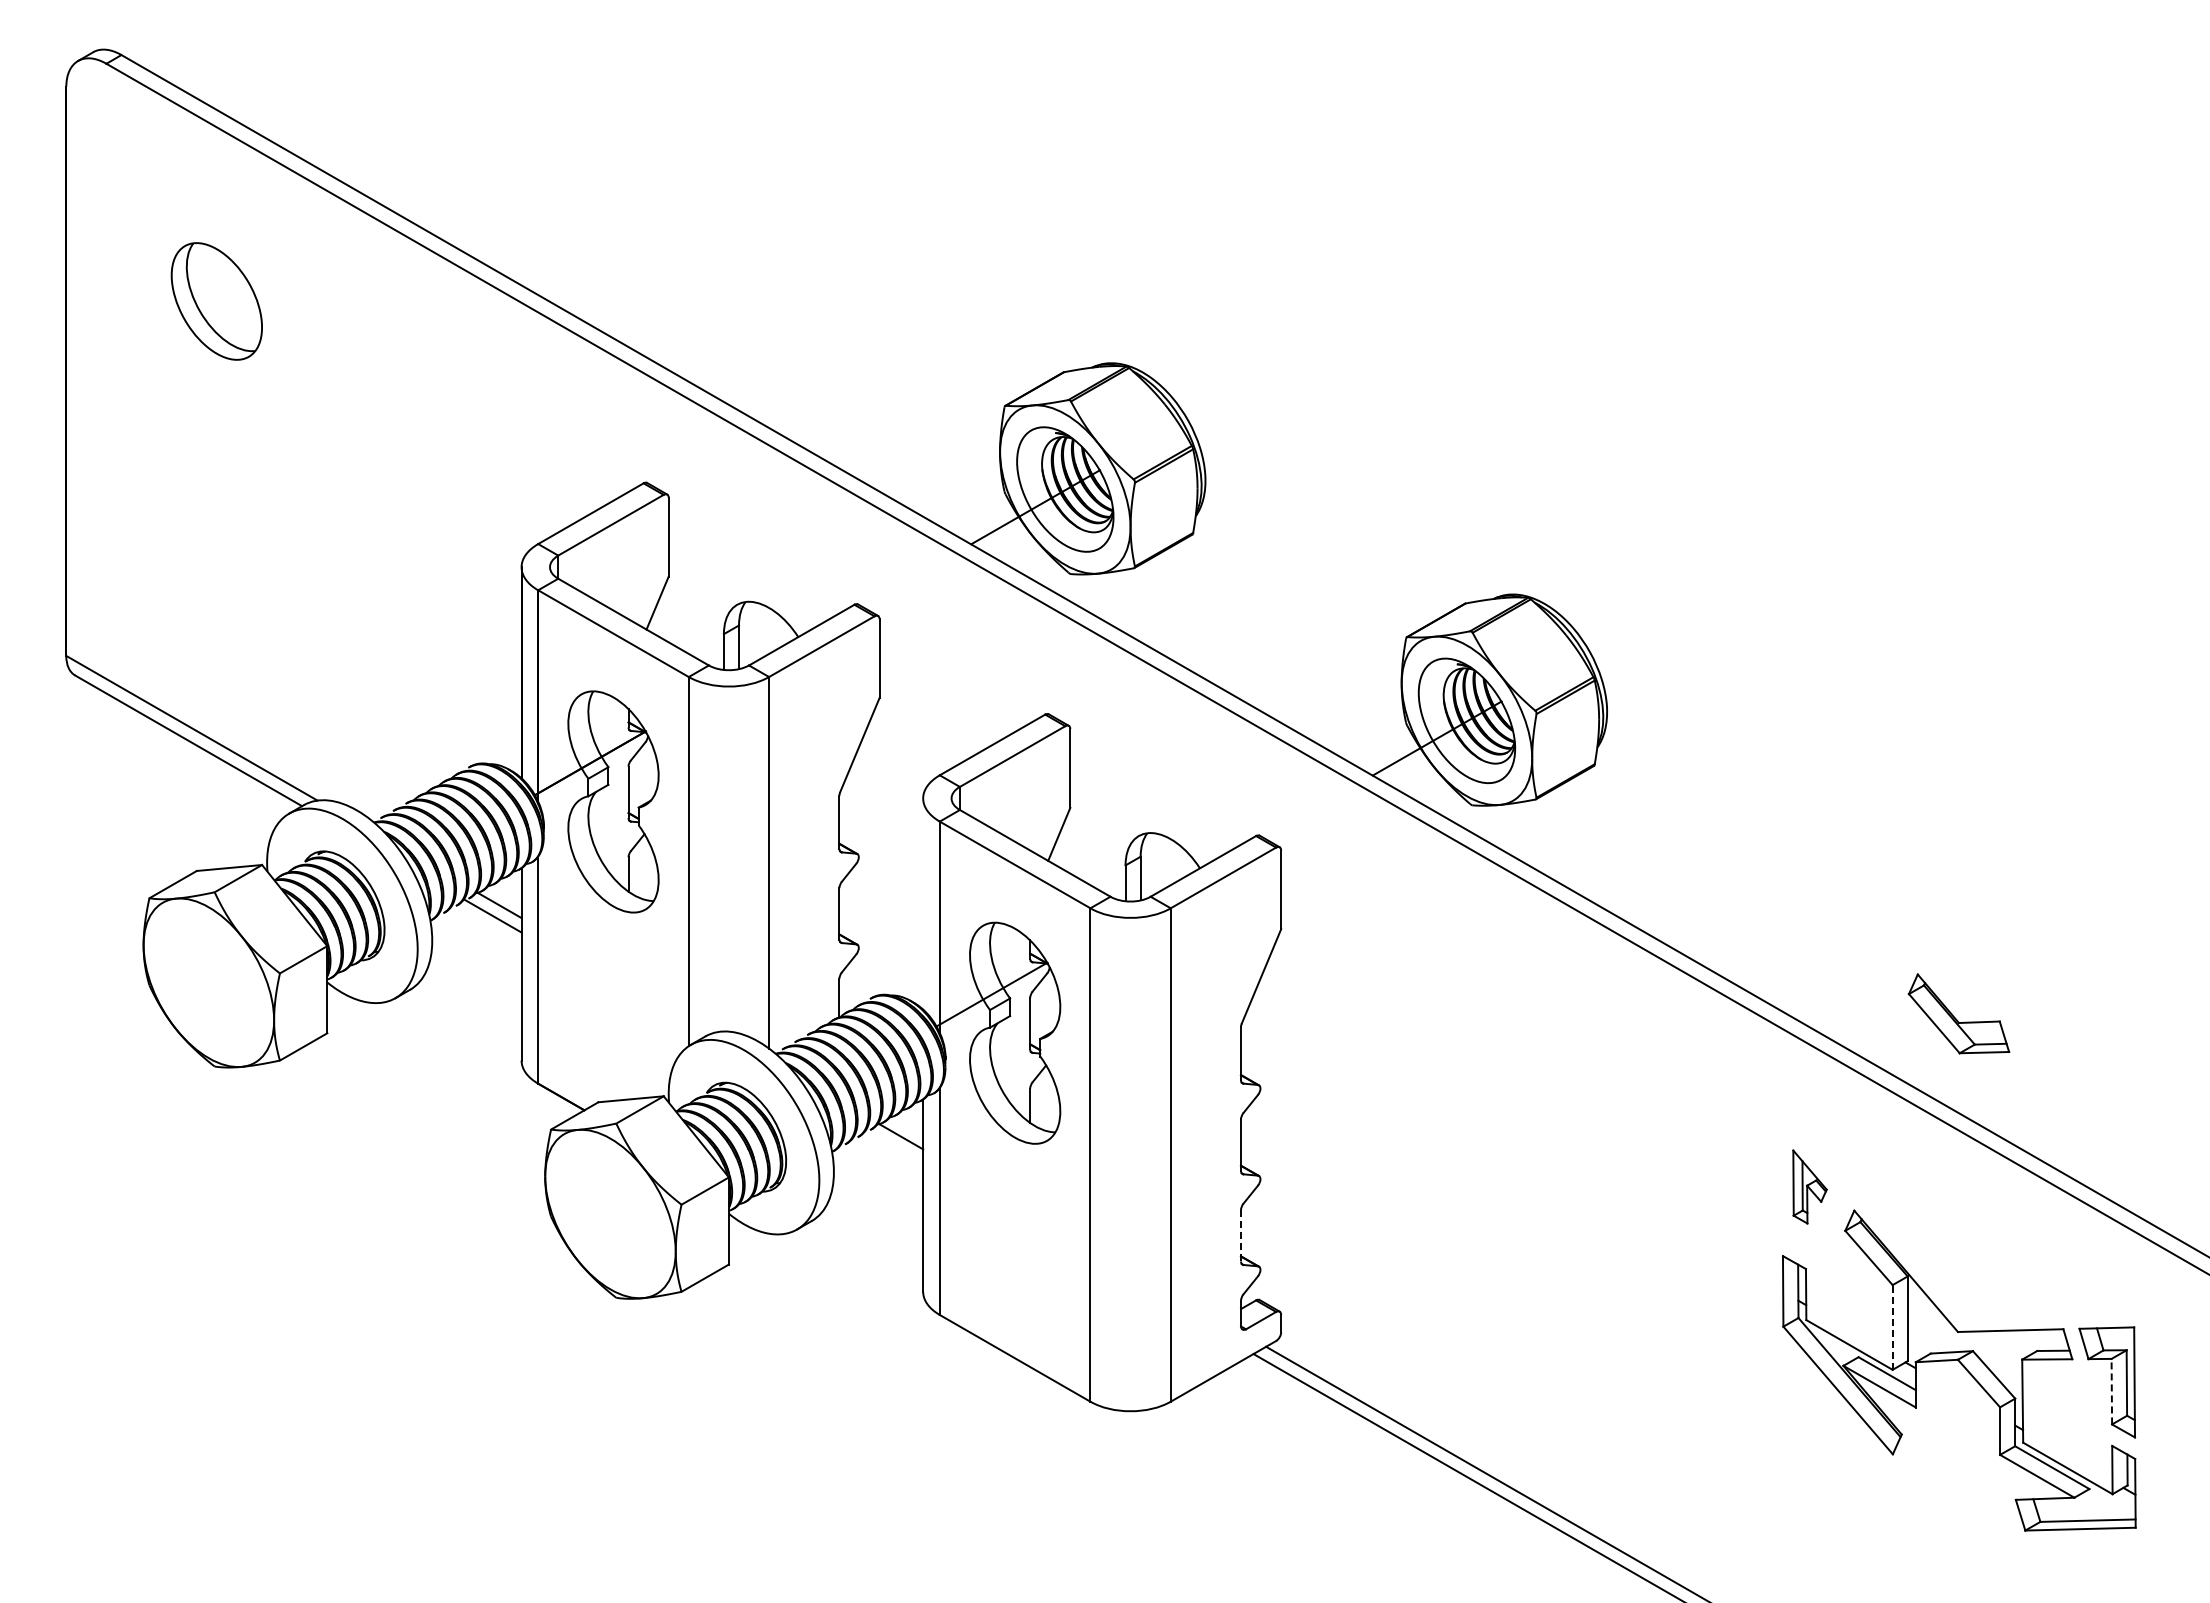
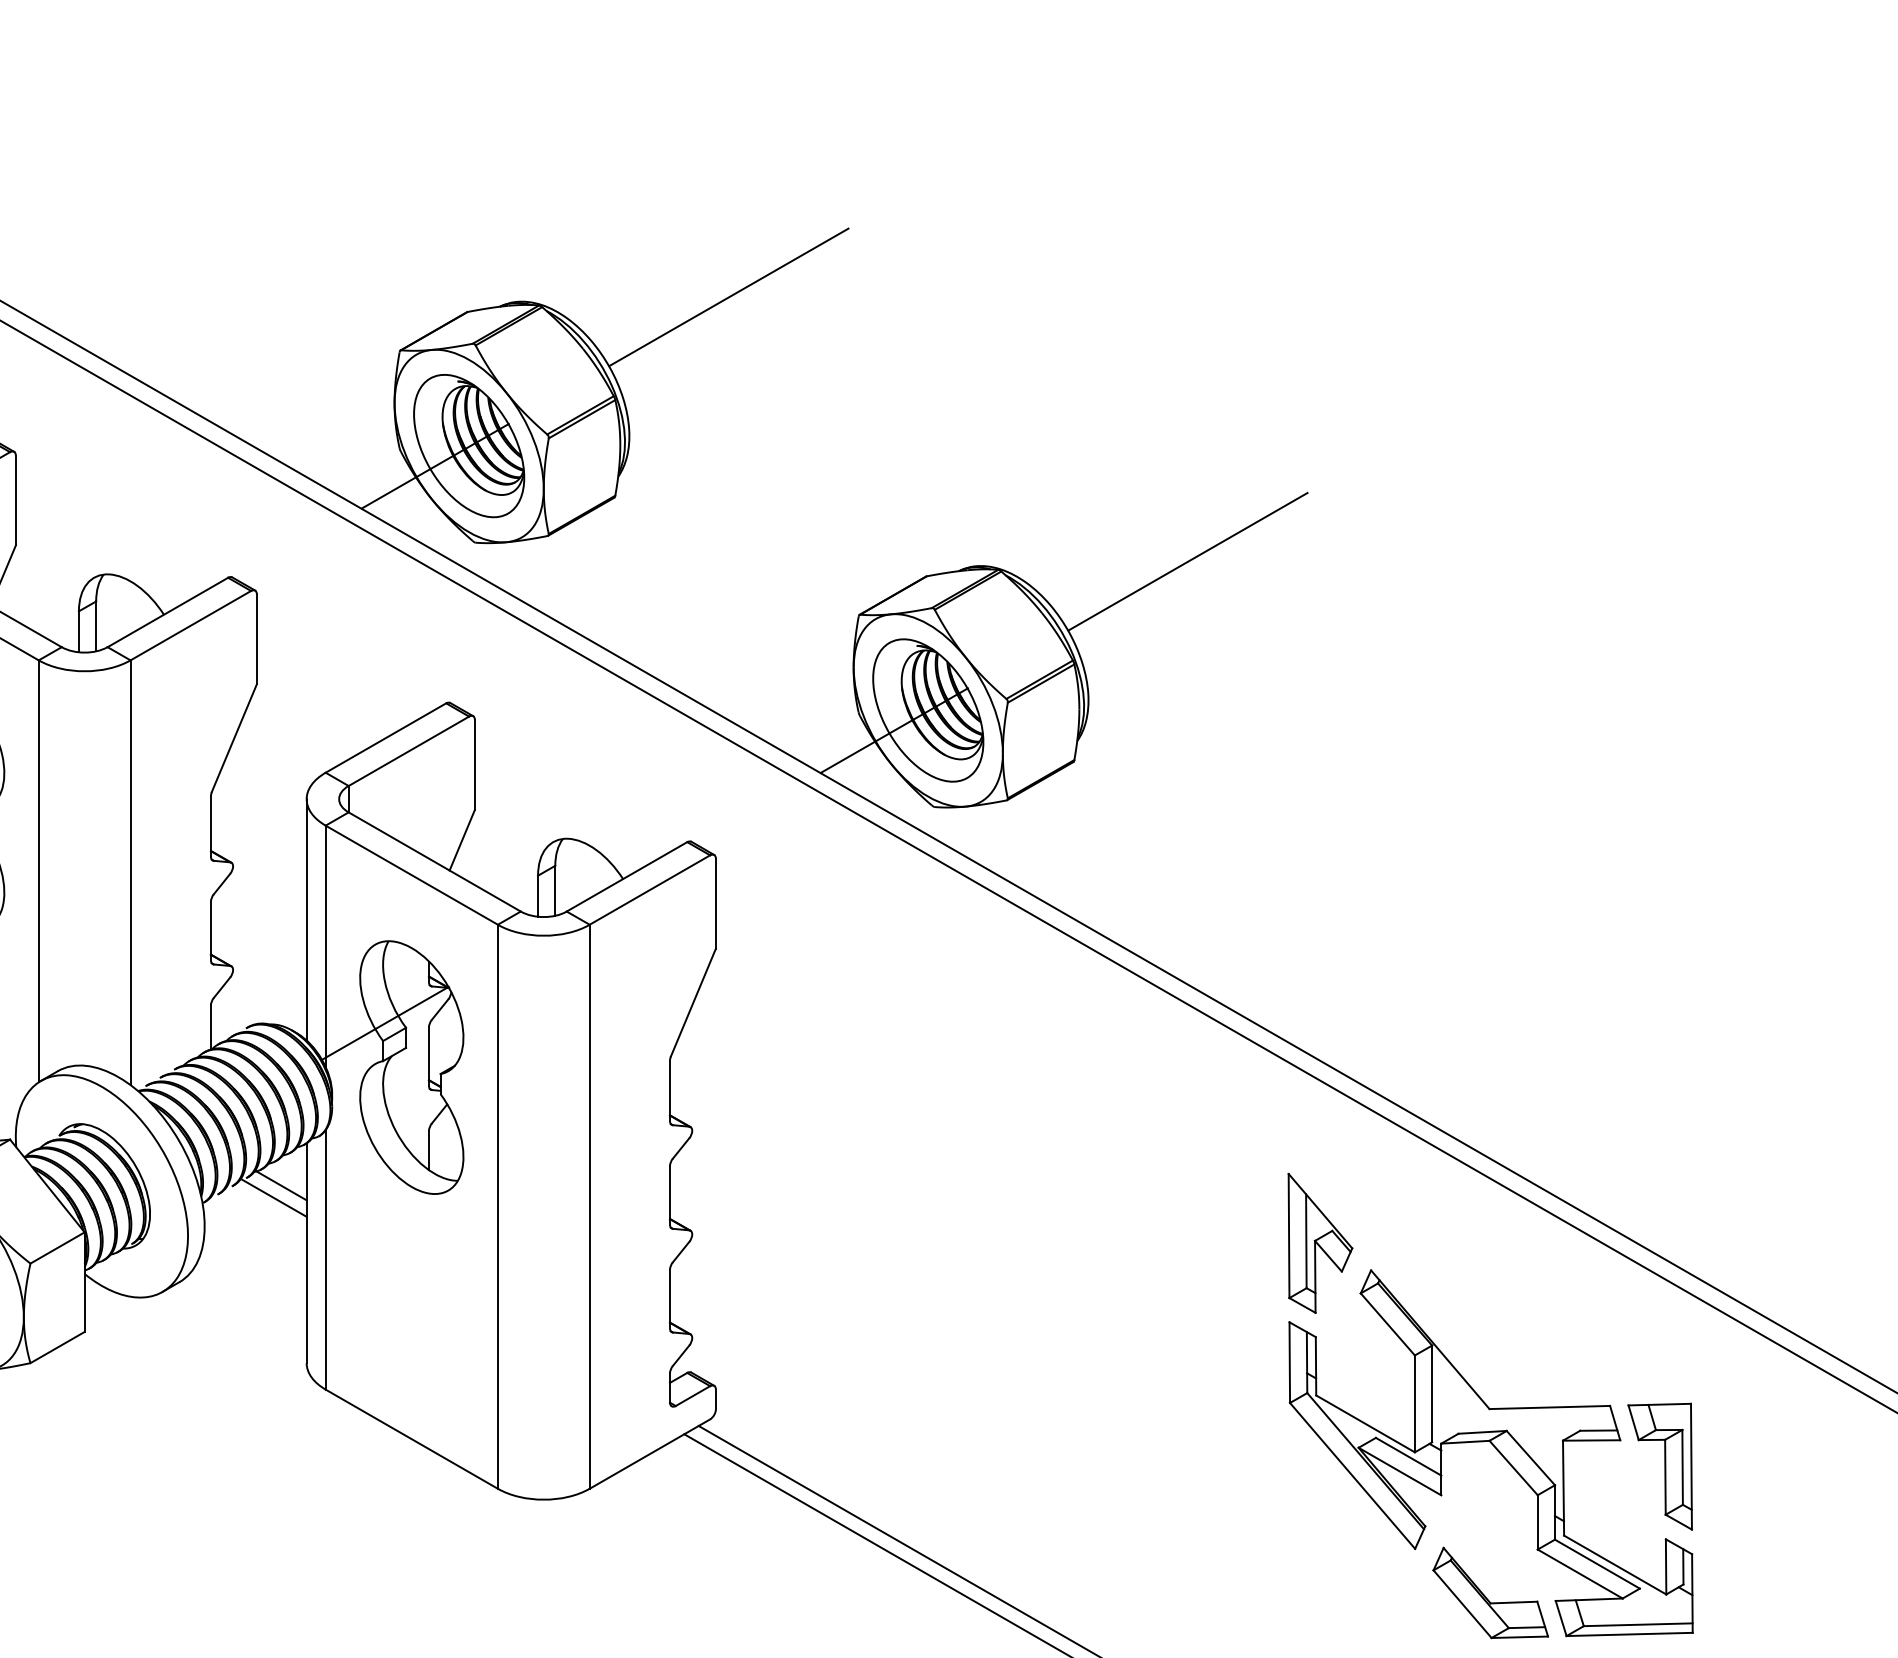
line: (1292, 359) -> (728, 297), added
line: (1693, 590) -> (1187, 561), added
line: (923, 903) -> (307, 919), added
part: (1958, 1013) -> (1490, 1592), moved
line: (894, 1147) -> (273, 1198), added
part: (1809, 1186) -> (1319, 1242), size x1.67
line: (1241, 1235) -> (670, 1298), dashed -> solid
line: (1892, 1326) -> (1414, 1402), dashed -> solid
line: (2111, 1391) -> (1665, 1477), dashed -> solid

